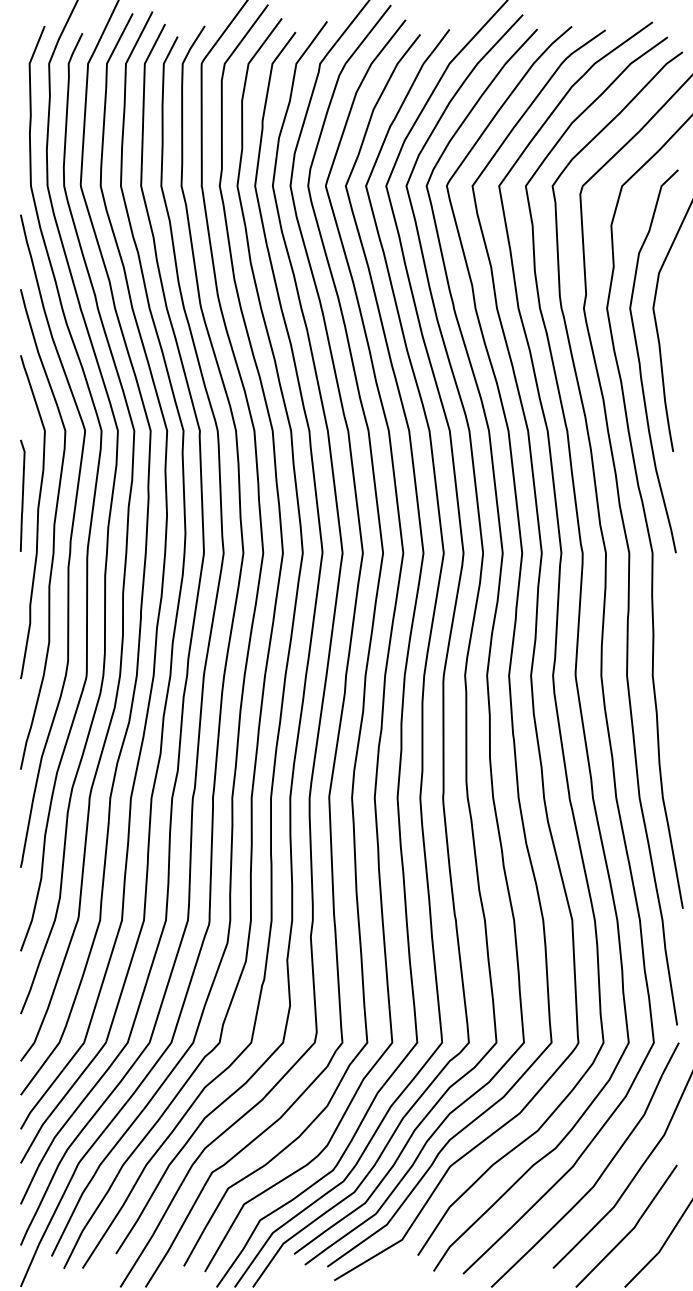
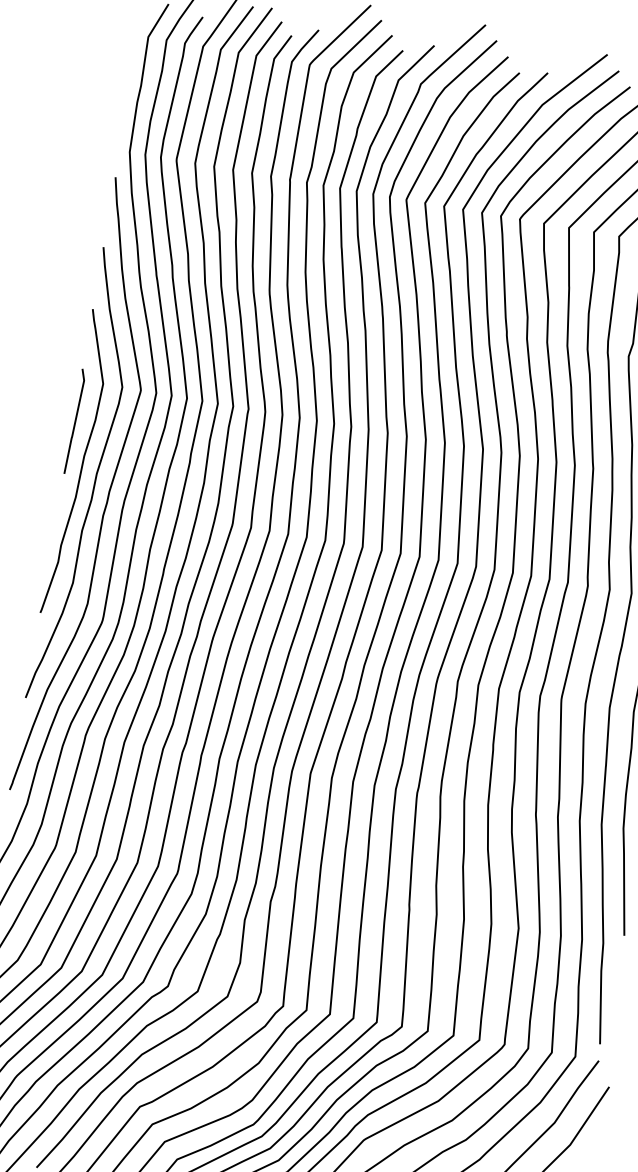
line: (22, 495) -> (75, 421), moved

